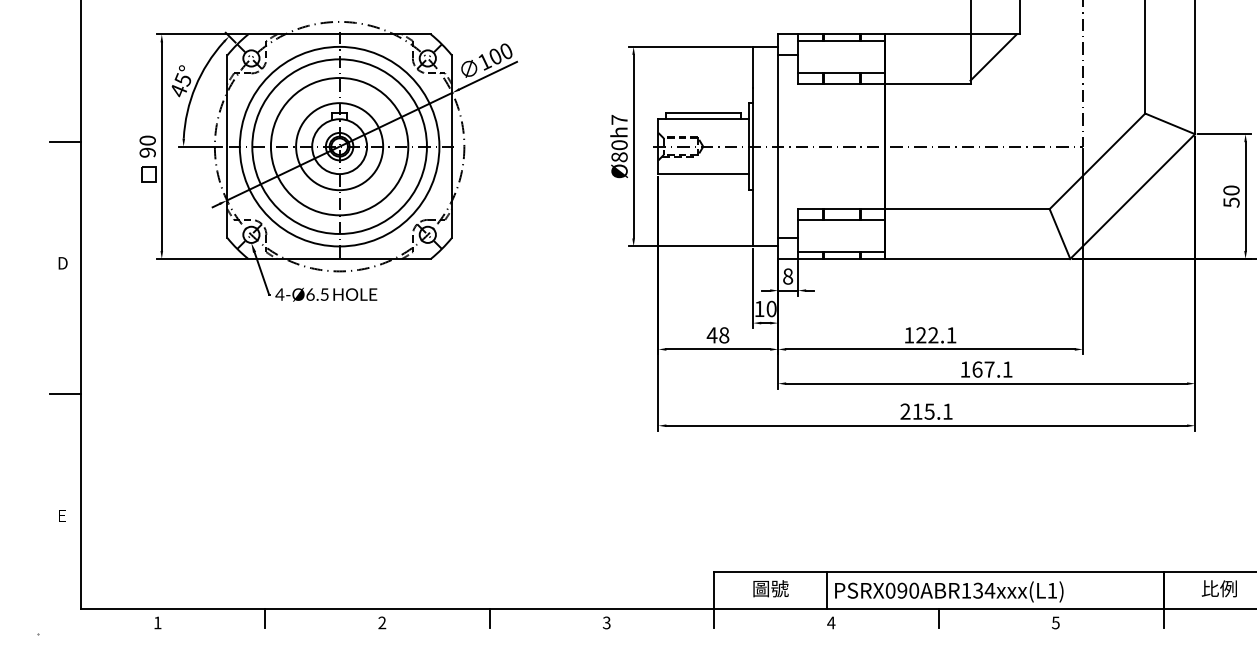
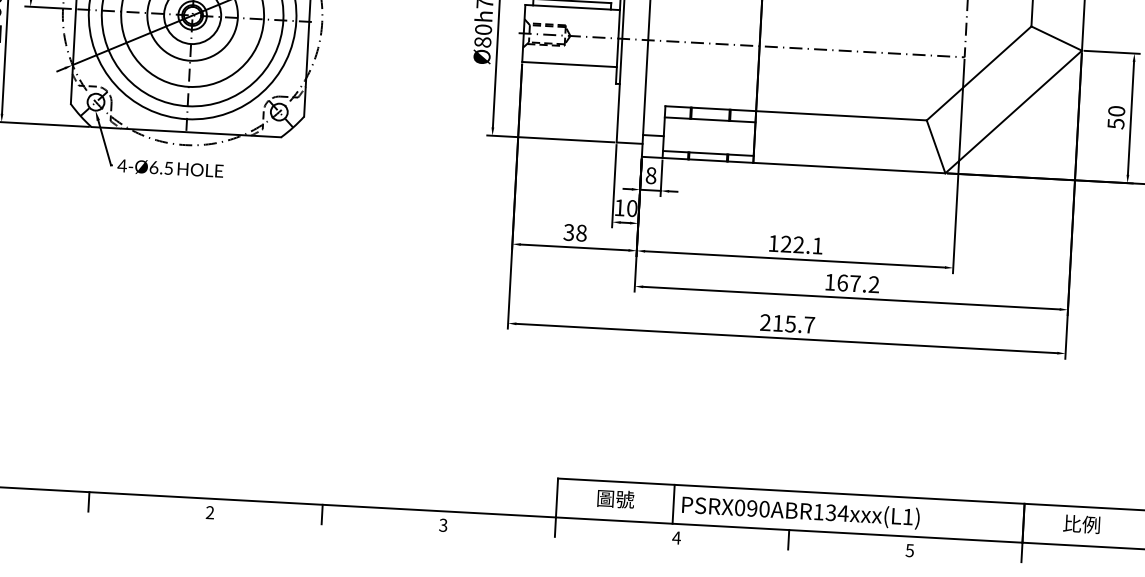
text: (711, 335) -> (568, 232), 48 -> 38
text: (1007, 369) -> (873, 284), 167.1 -> 167.2
text: (947, 411) -> (809, 324), 215.1 -> 215.7

